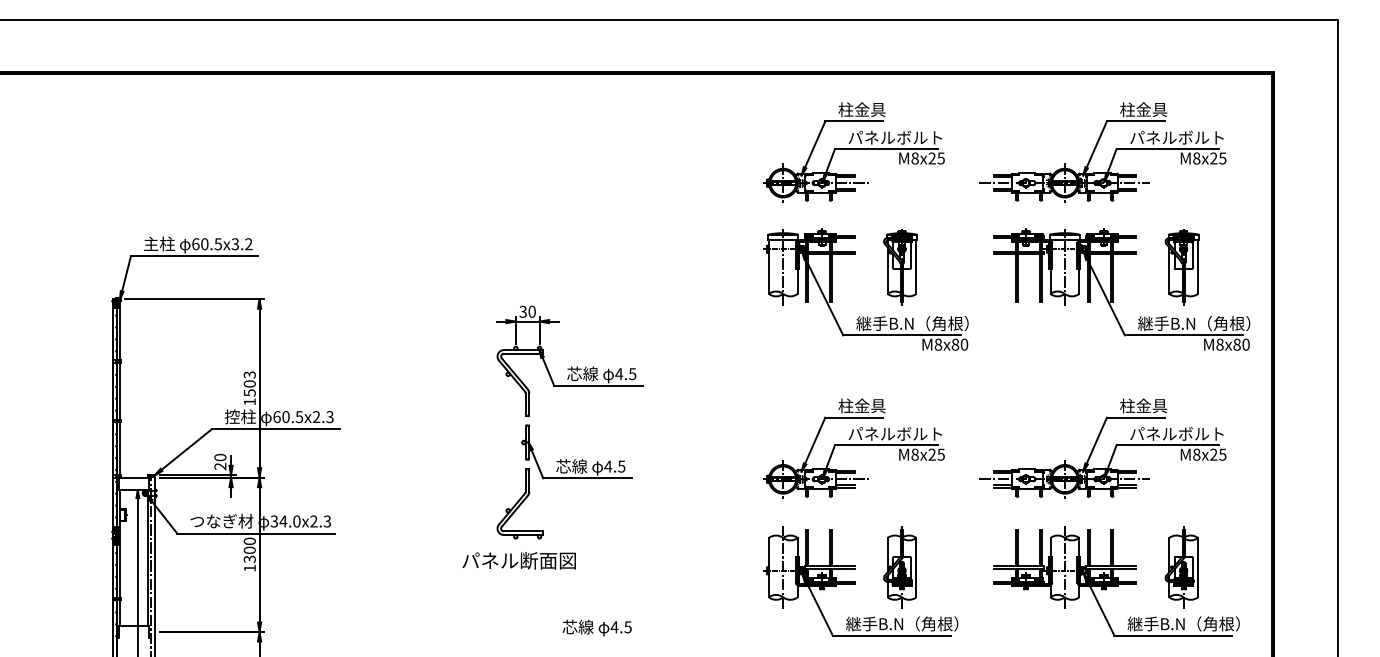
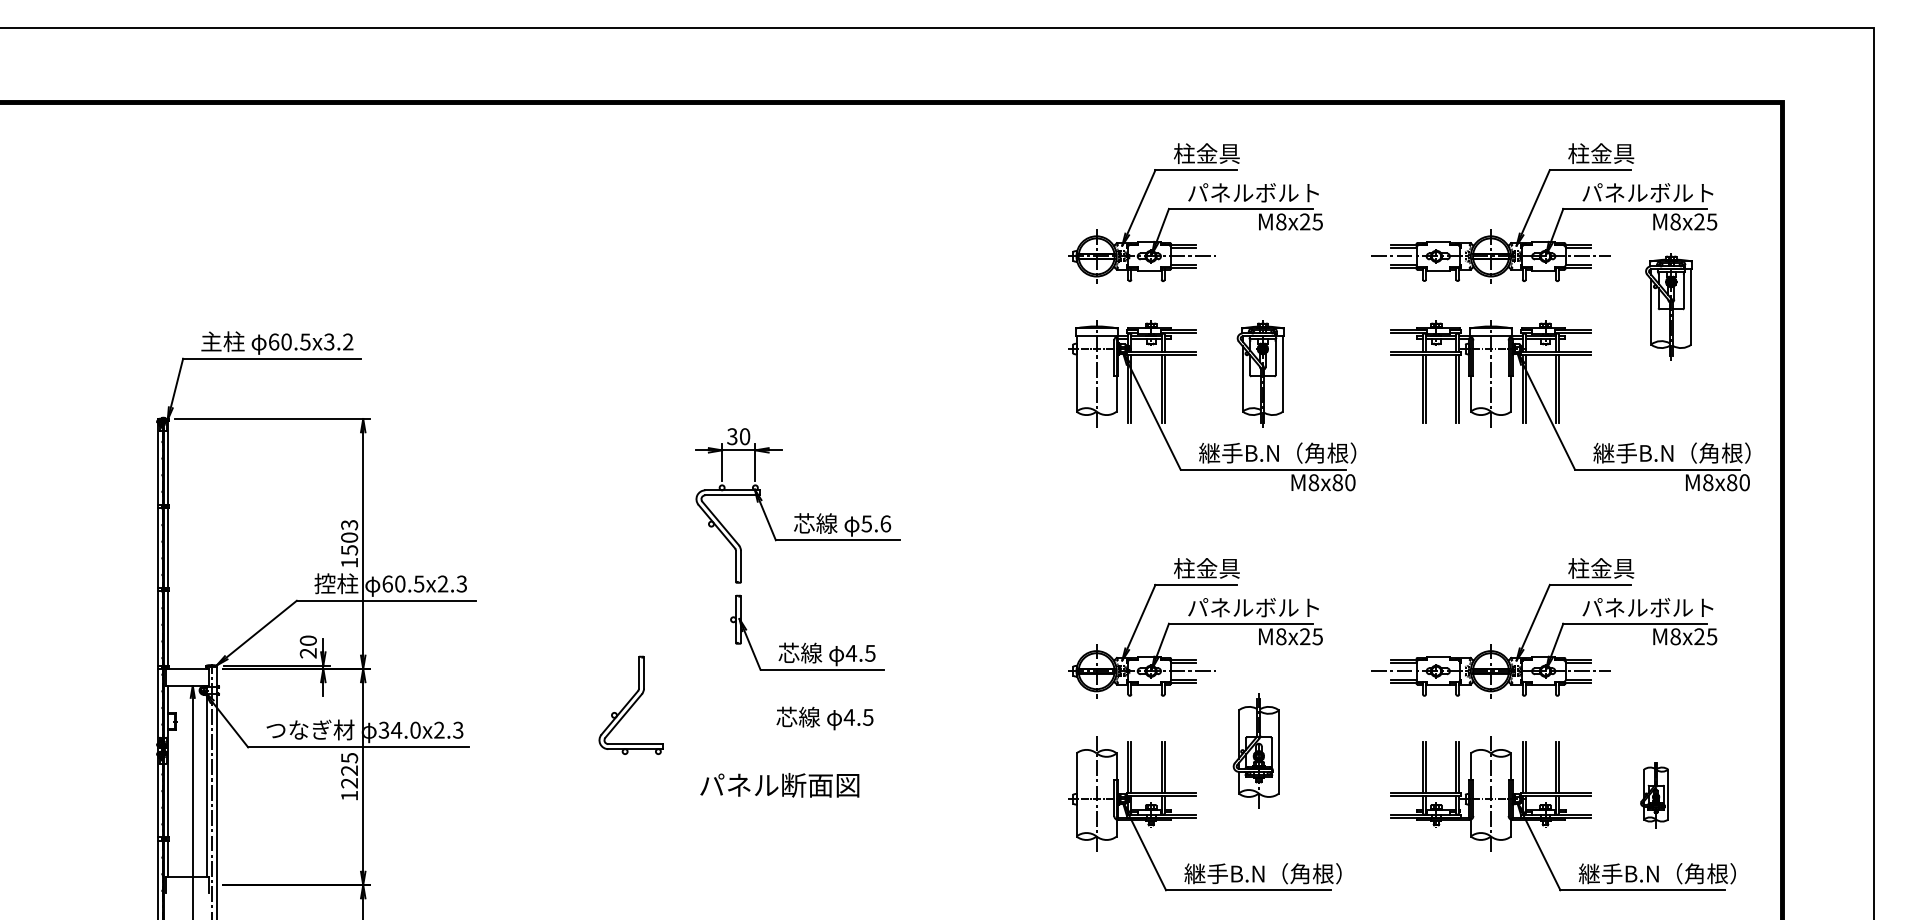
part: (1181, 266) -> (1668, 306), moved
text: (626, 373) -> (876, 523), 4.5 -> 5.6
part: (519, 503) -> (630, 704), moved
text: (249, 550) -> (349, 770), 1300 -> 1225
text: (518, 560) -> (779, 785), moved
part: (899, 566) -> (1255, 750), moved
part: (1181, 566) -> (1654, 793), size x0.6
text: (596, 628) -> (824, 718), moved

